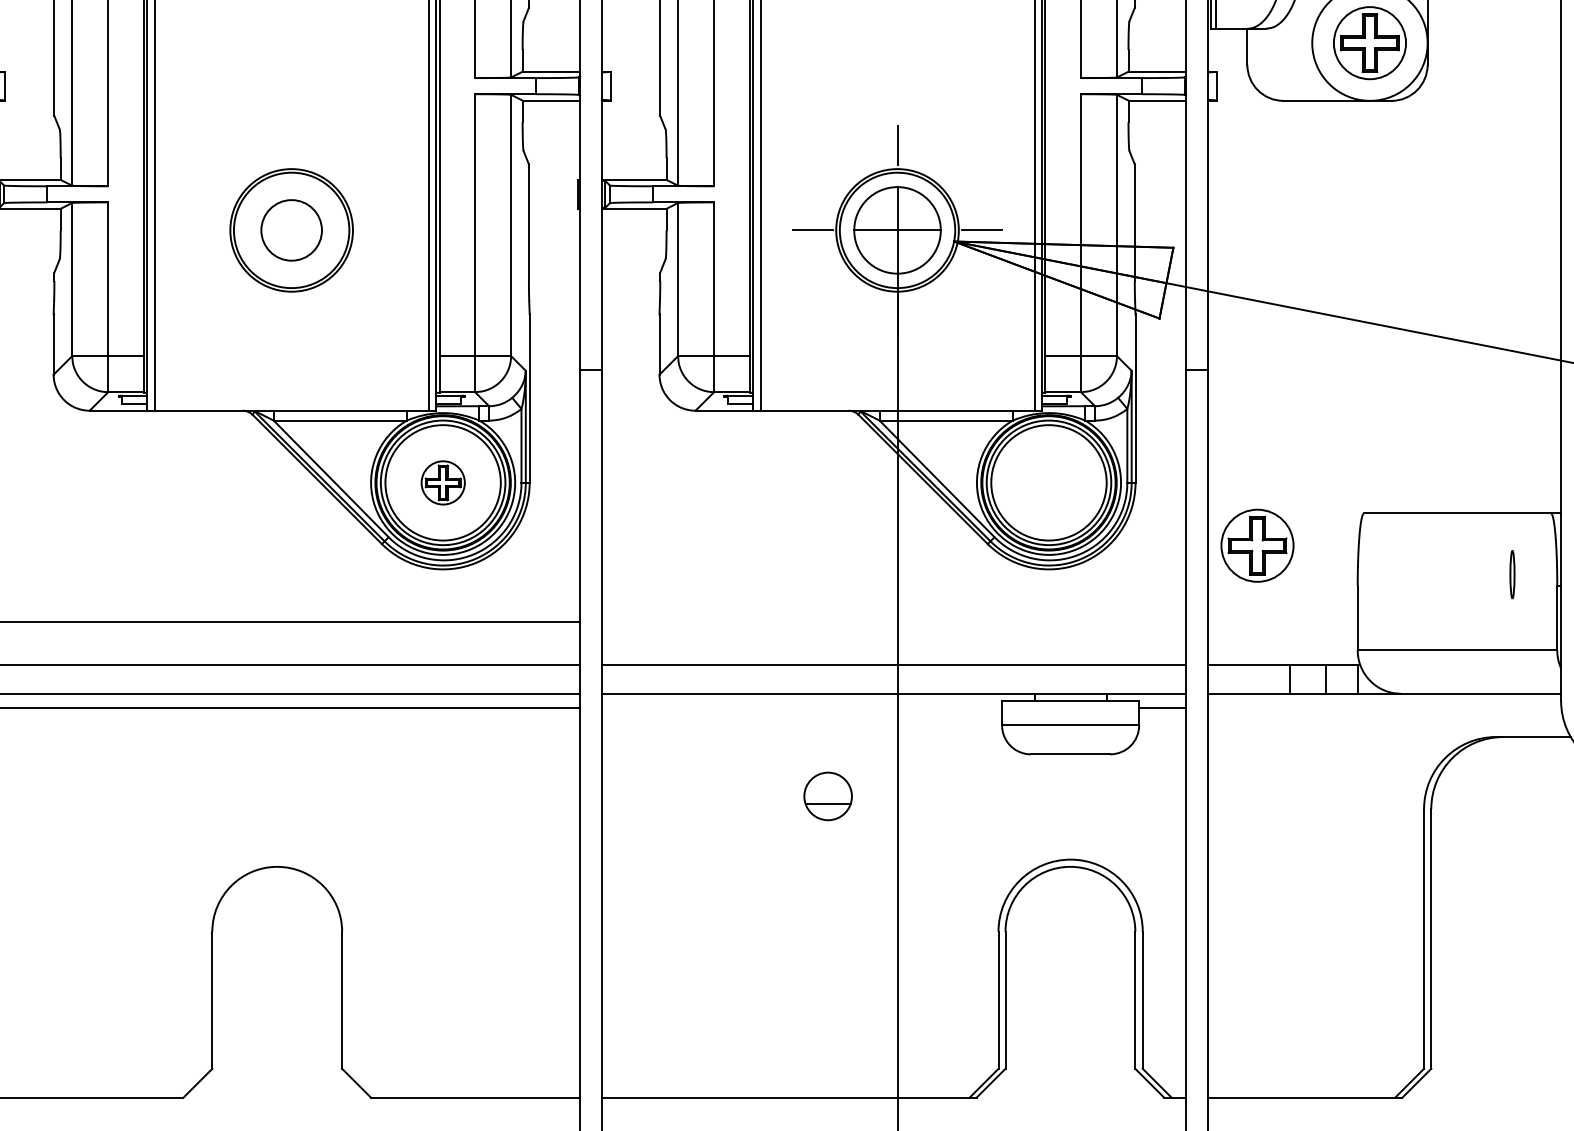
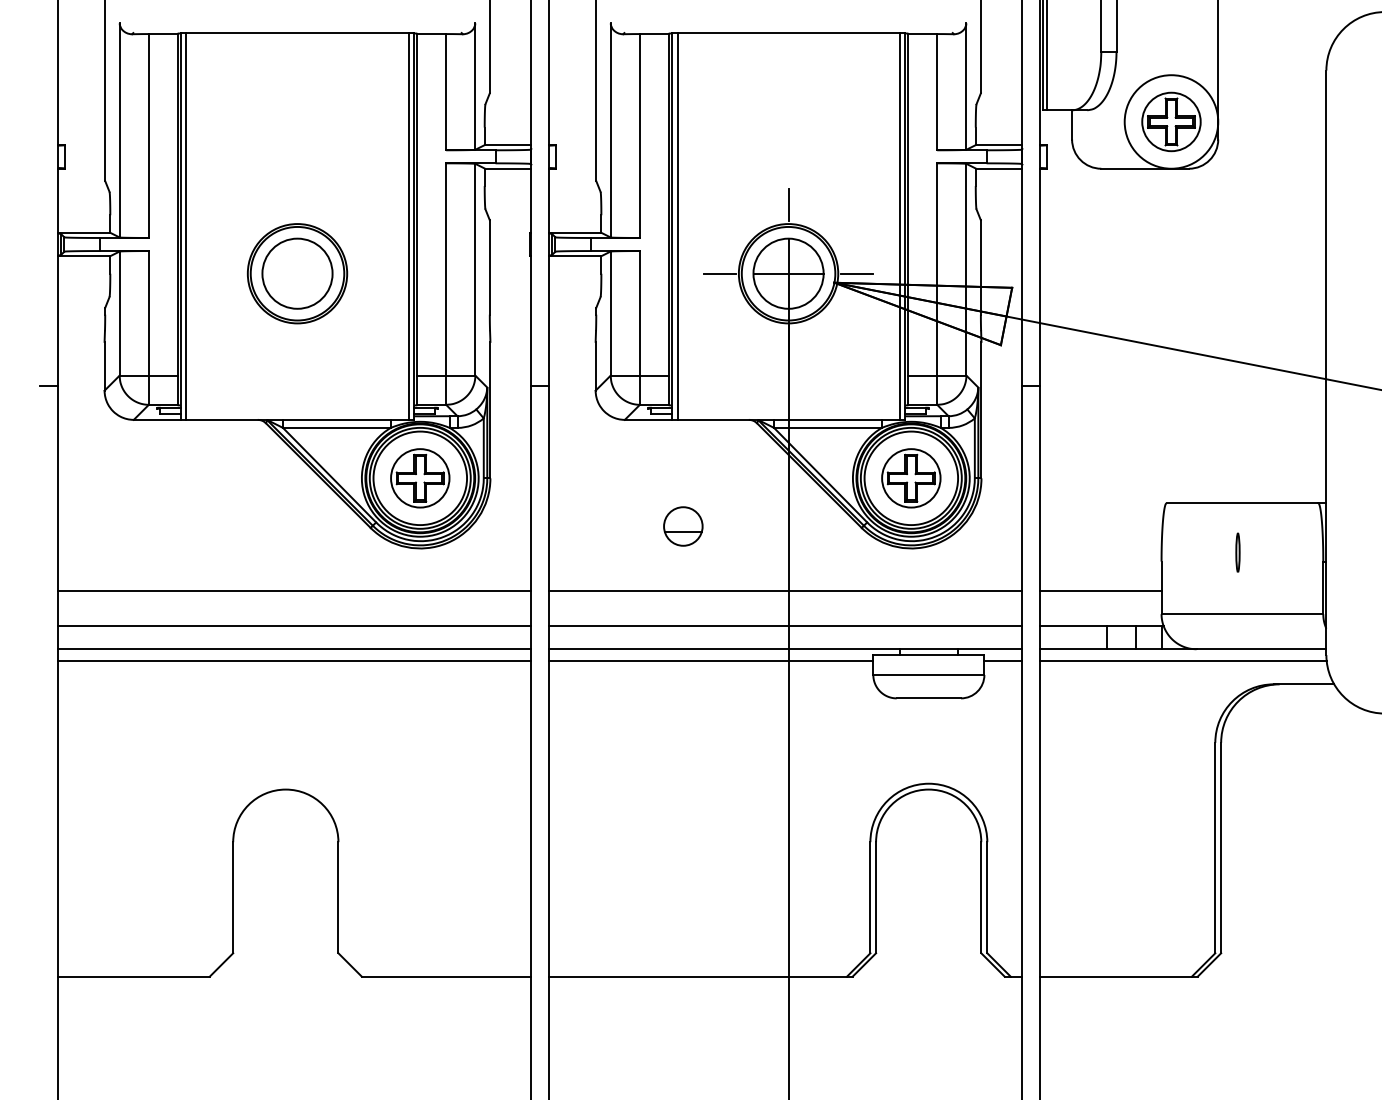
circle: (291, 230) -> (297, 273), size x1.43
part: (443, 483) -> (420, 478), size x1.67
part: (1257, 545) -> (911, 478), moved
part: (1511, 574) -> (1237, 552), moved
line: (893, 621) -> (785, 590), added
line: (1282, 621) -> (1100, 590), added
line: (801, 707) -> (710, 660), added
line: (1383, 707) -> (1182, 660), added
part: (828, 796) -> (683, 526), moved

